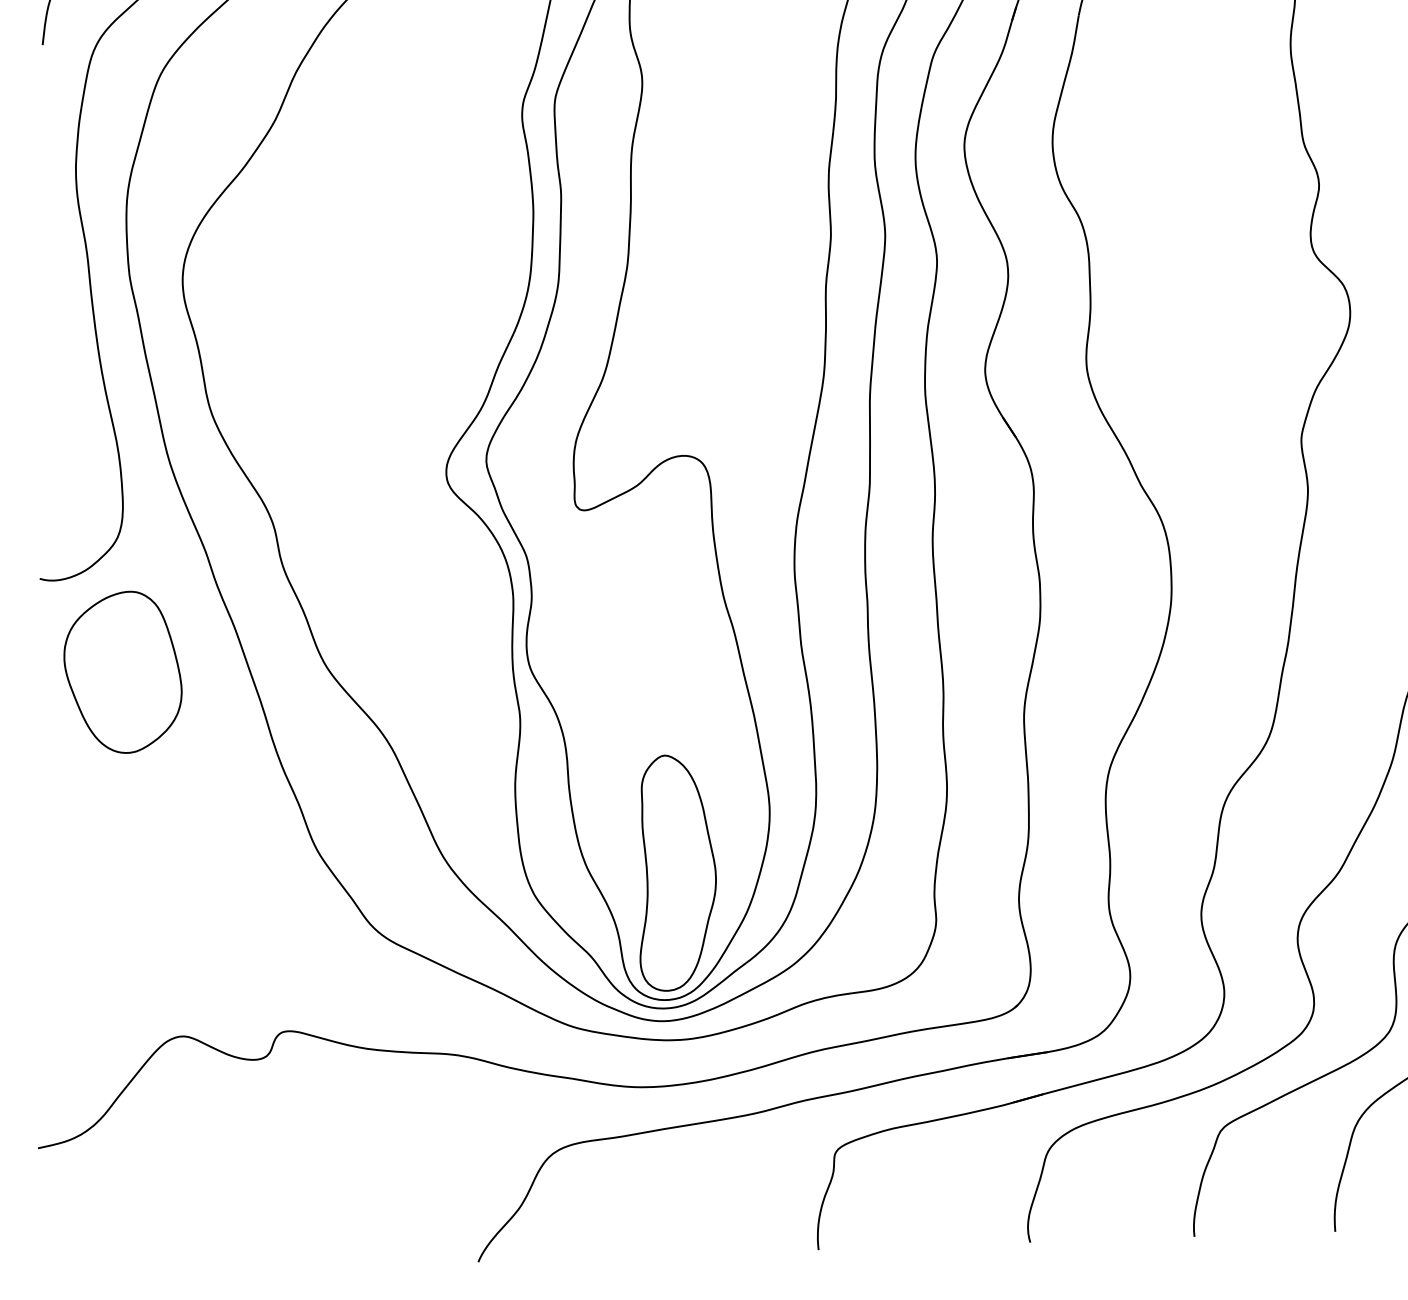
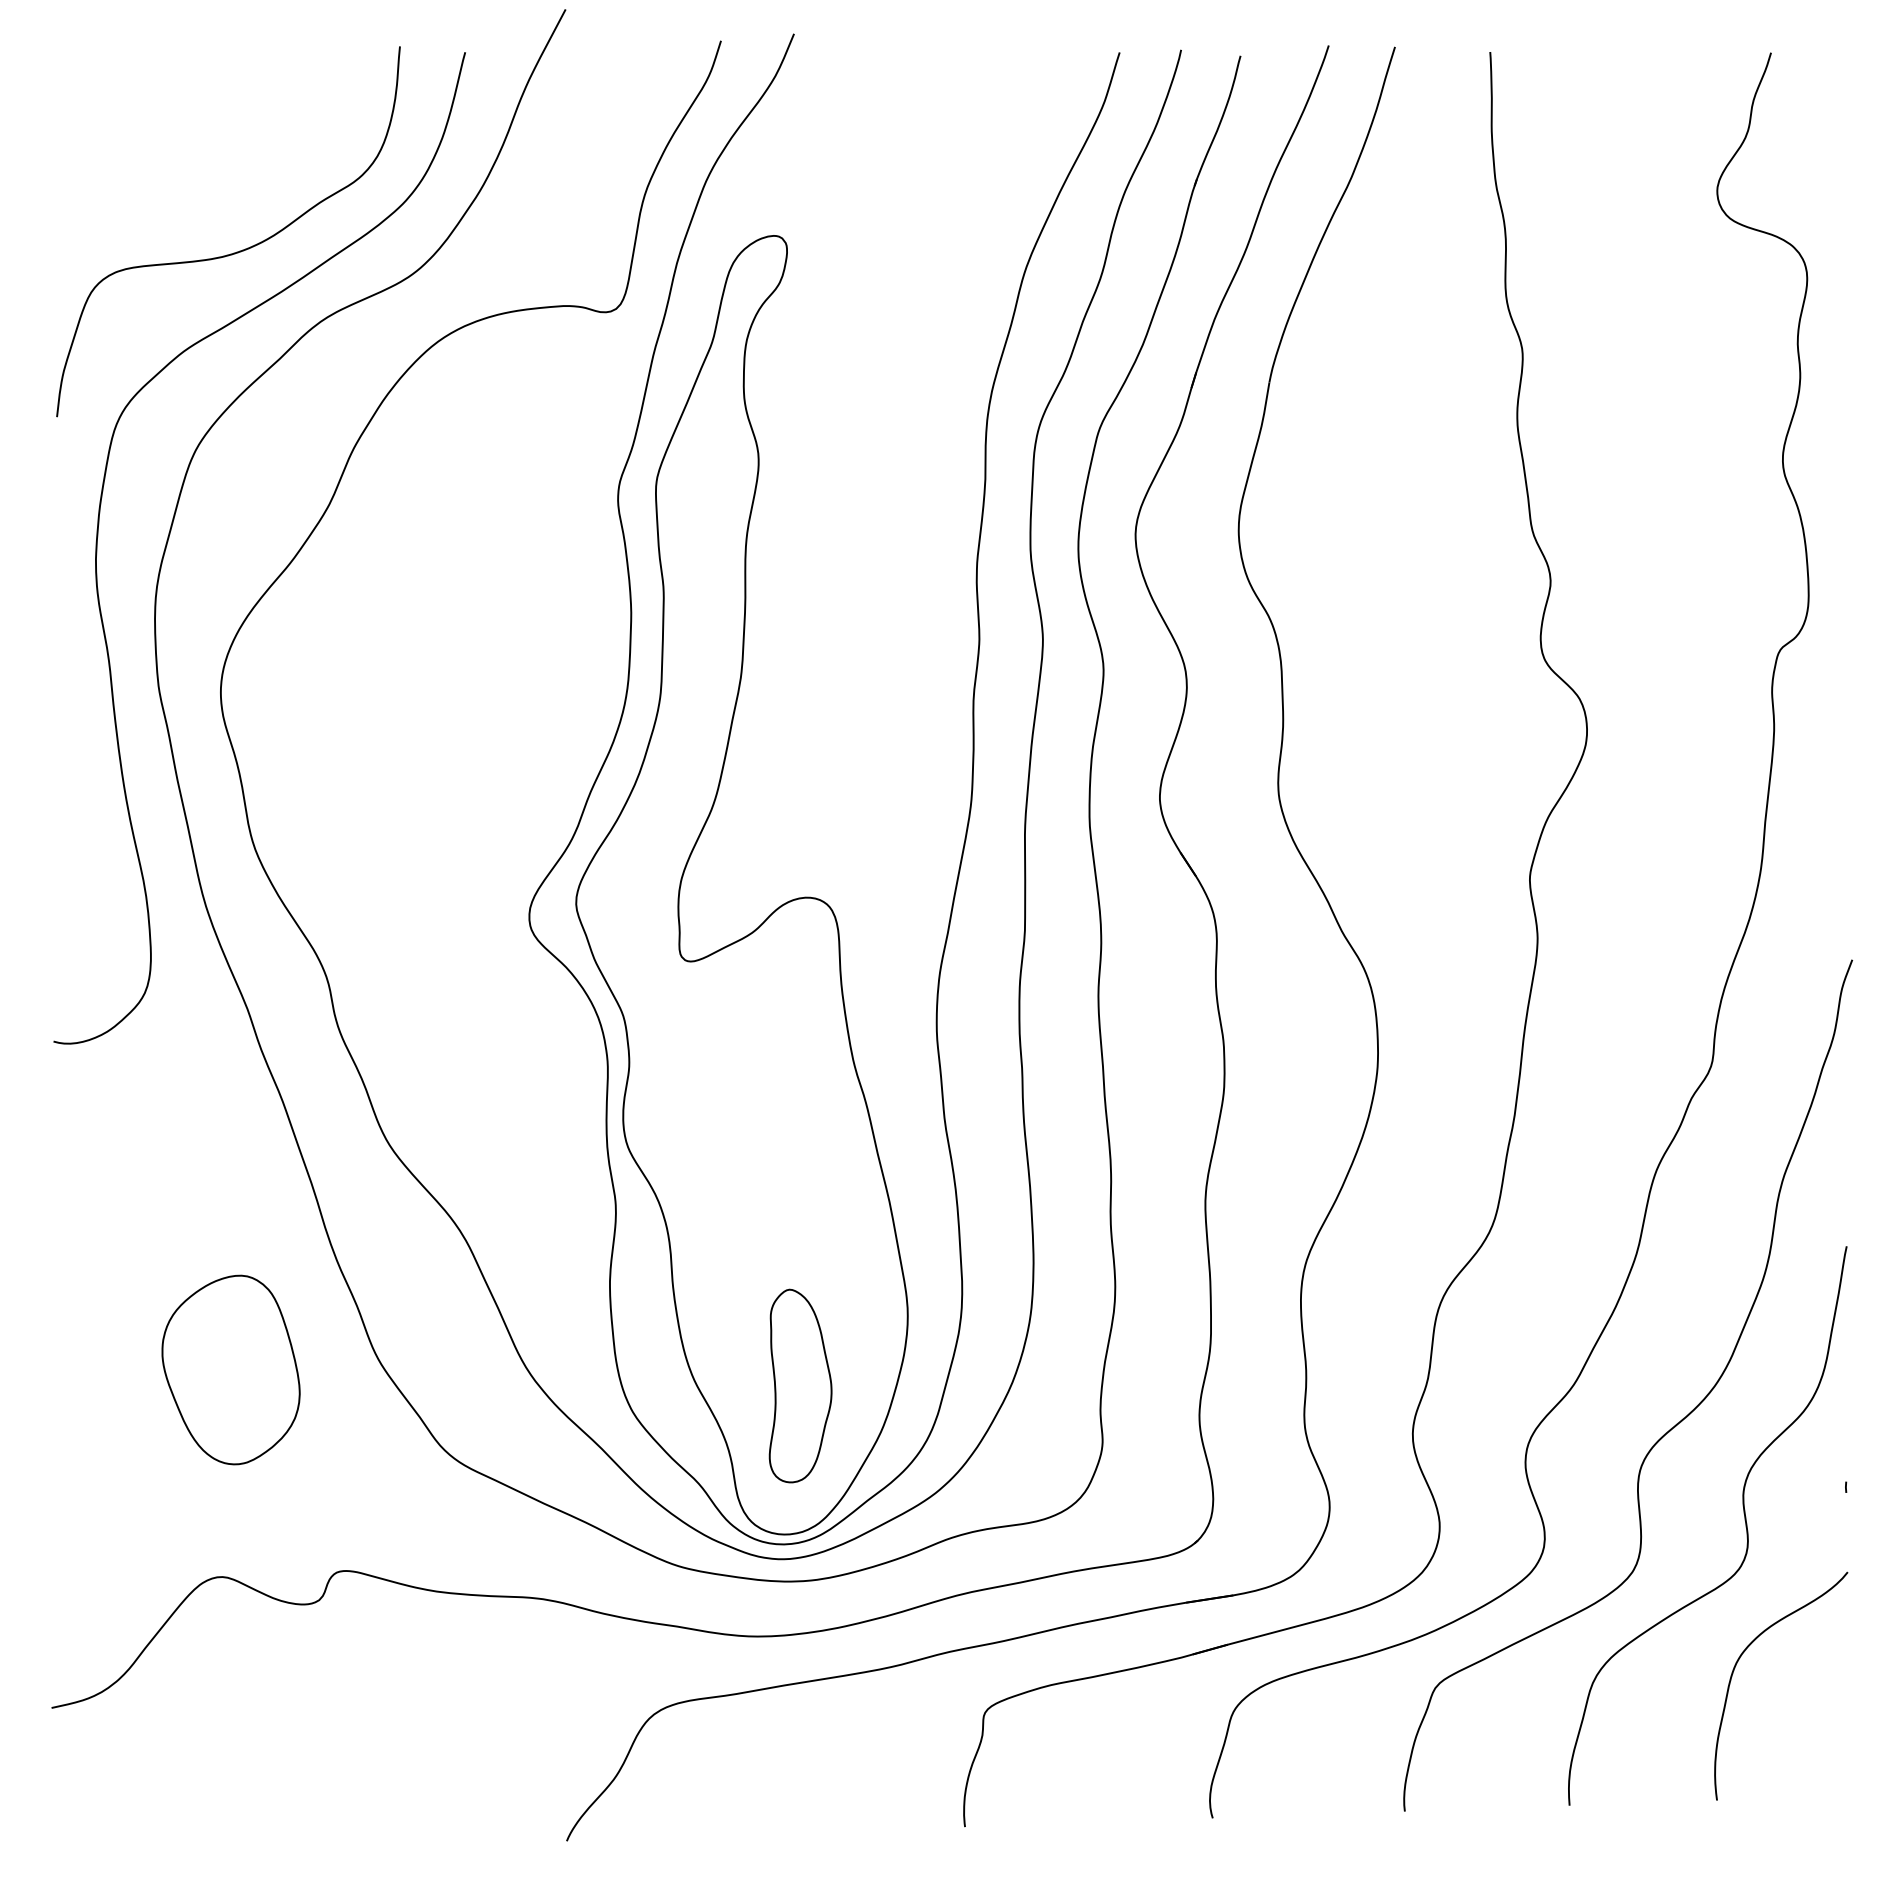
part: (122, 671) -> (230, 1369), moved
part: (678, 872) -> (800, 1385), size x0.7

